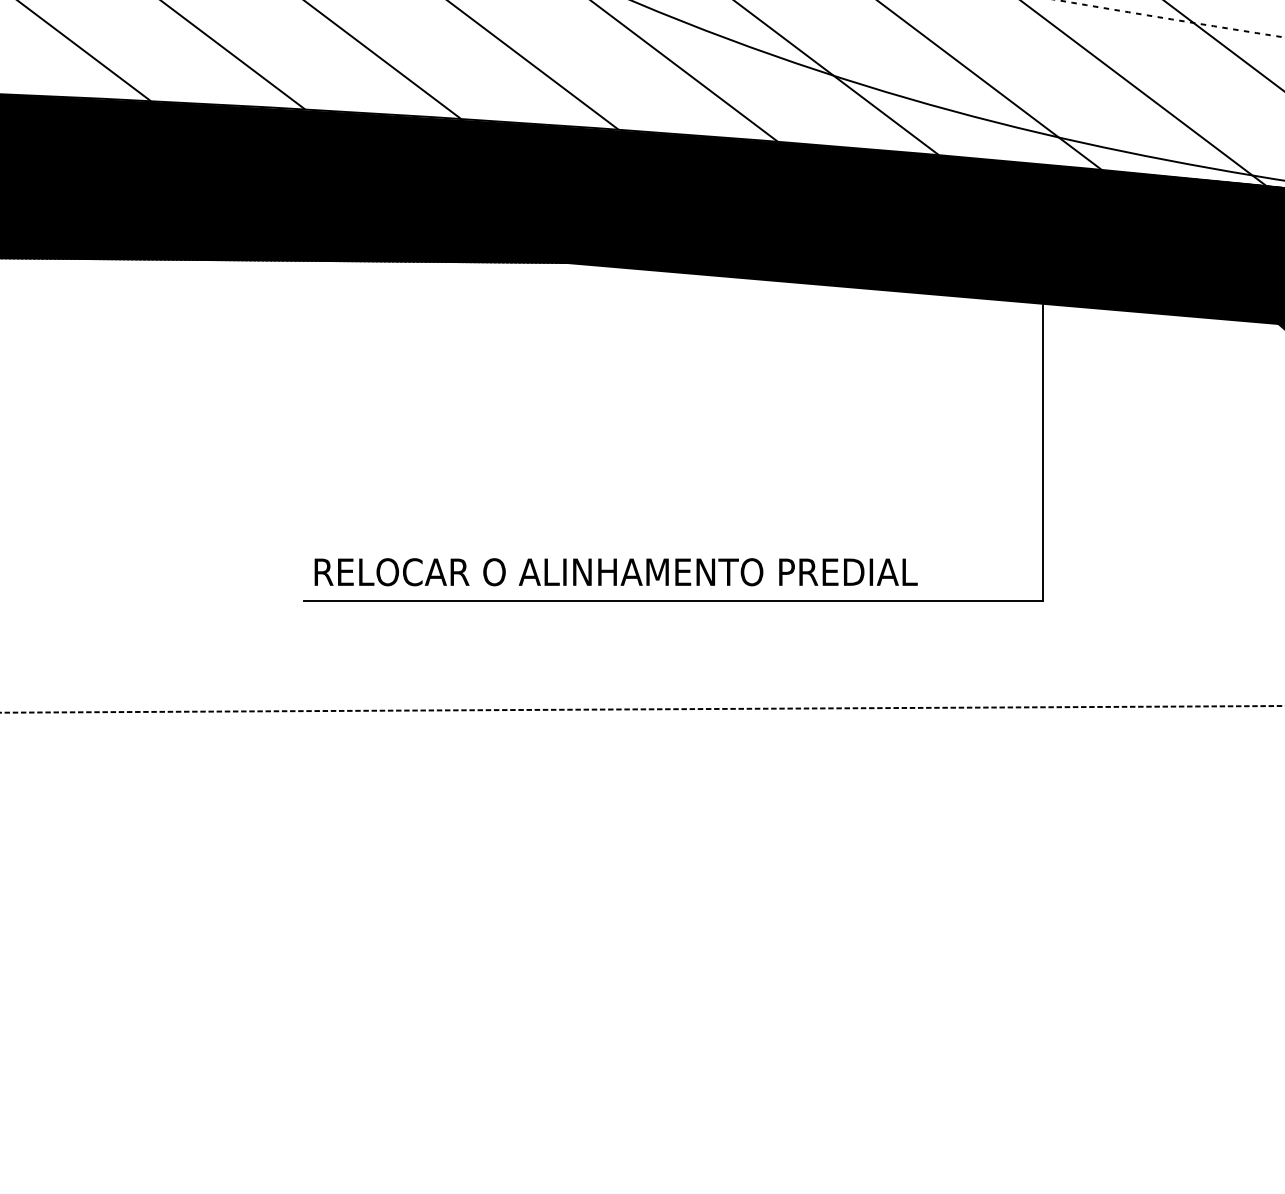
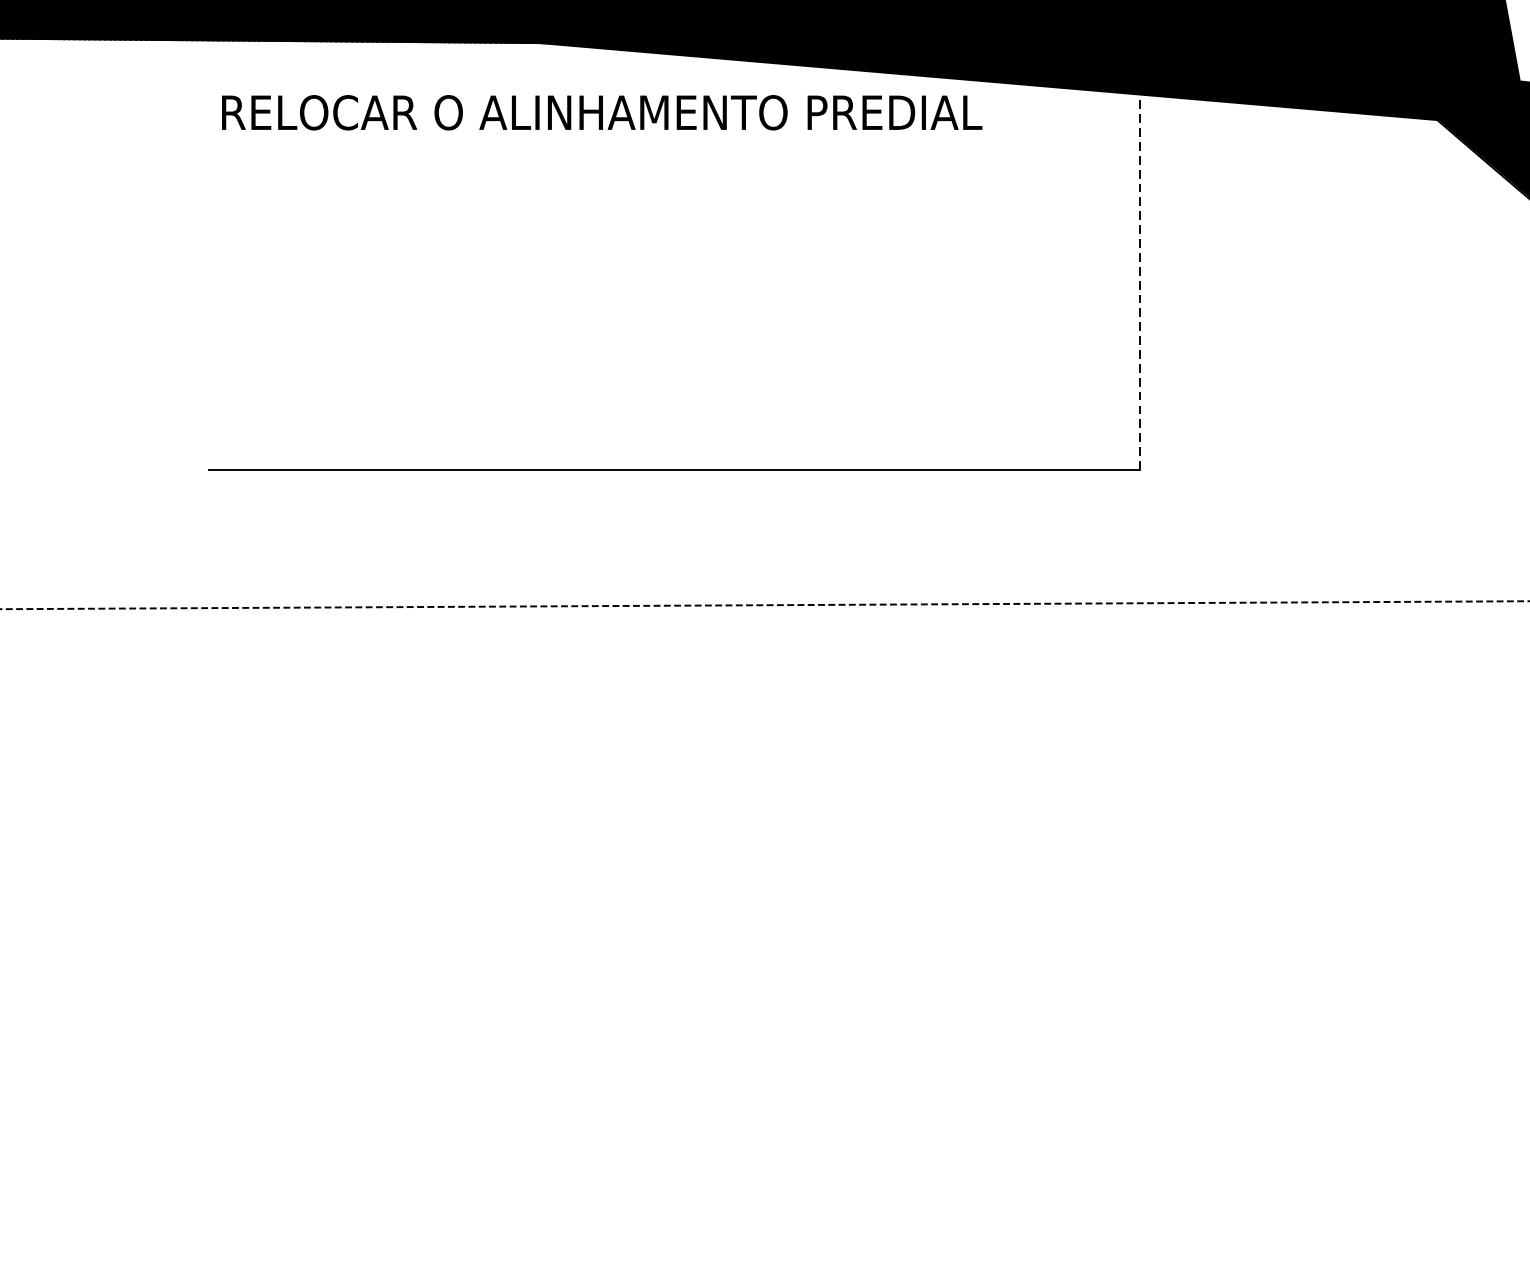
line: (1042, 442) -> (1139, 269), solid -> dashed
text: (615, 572) -> (601, 113), moved

